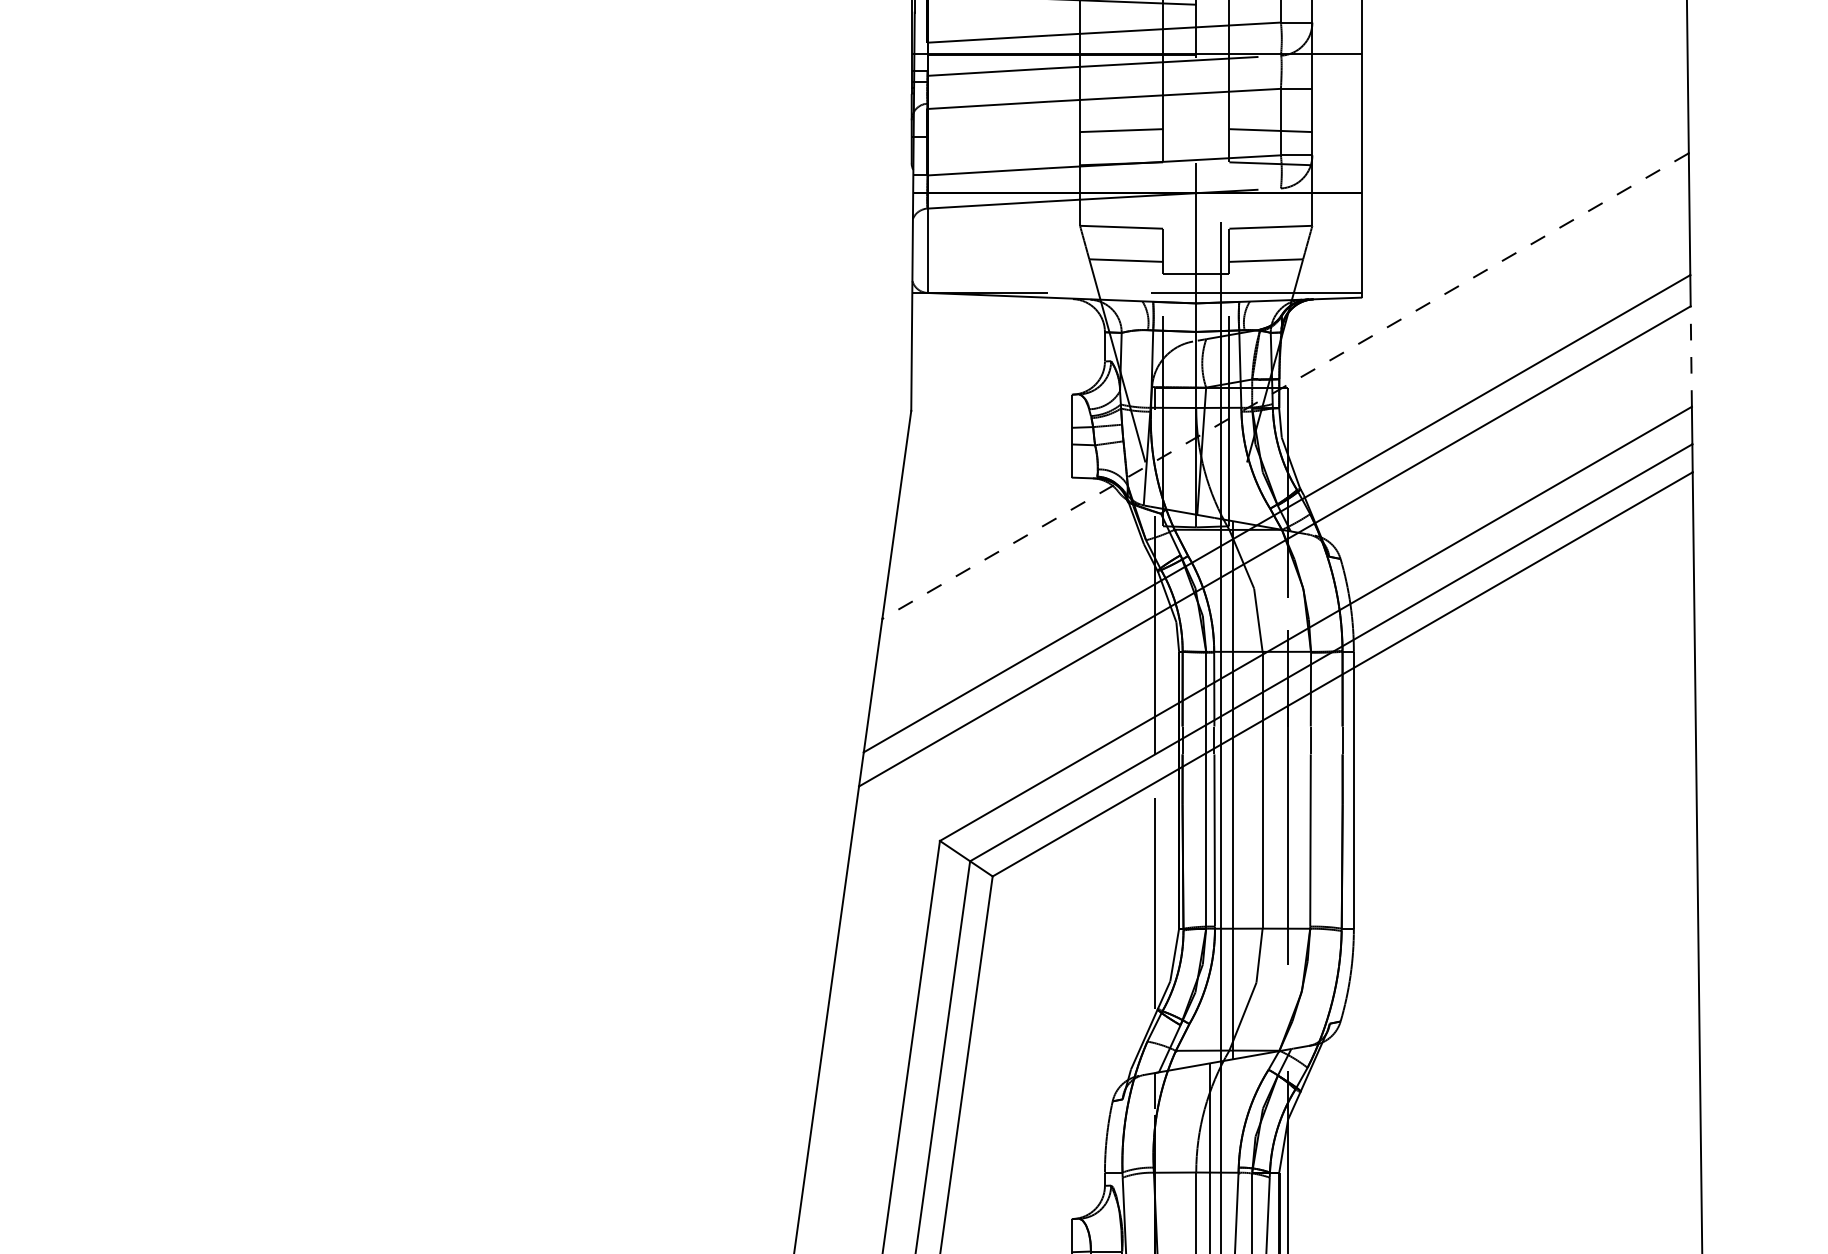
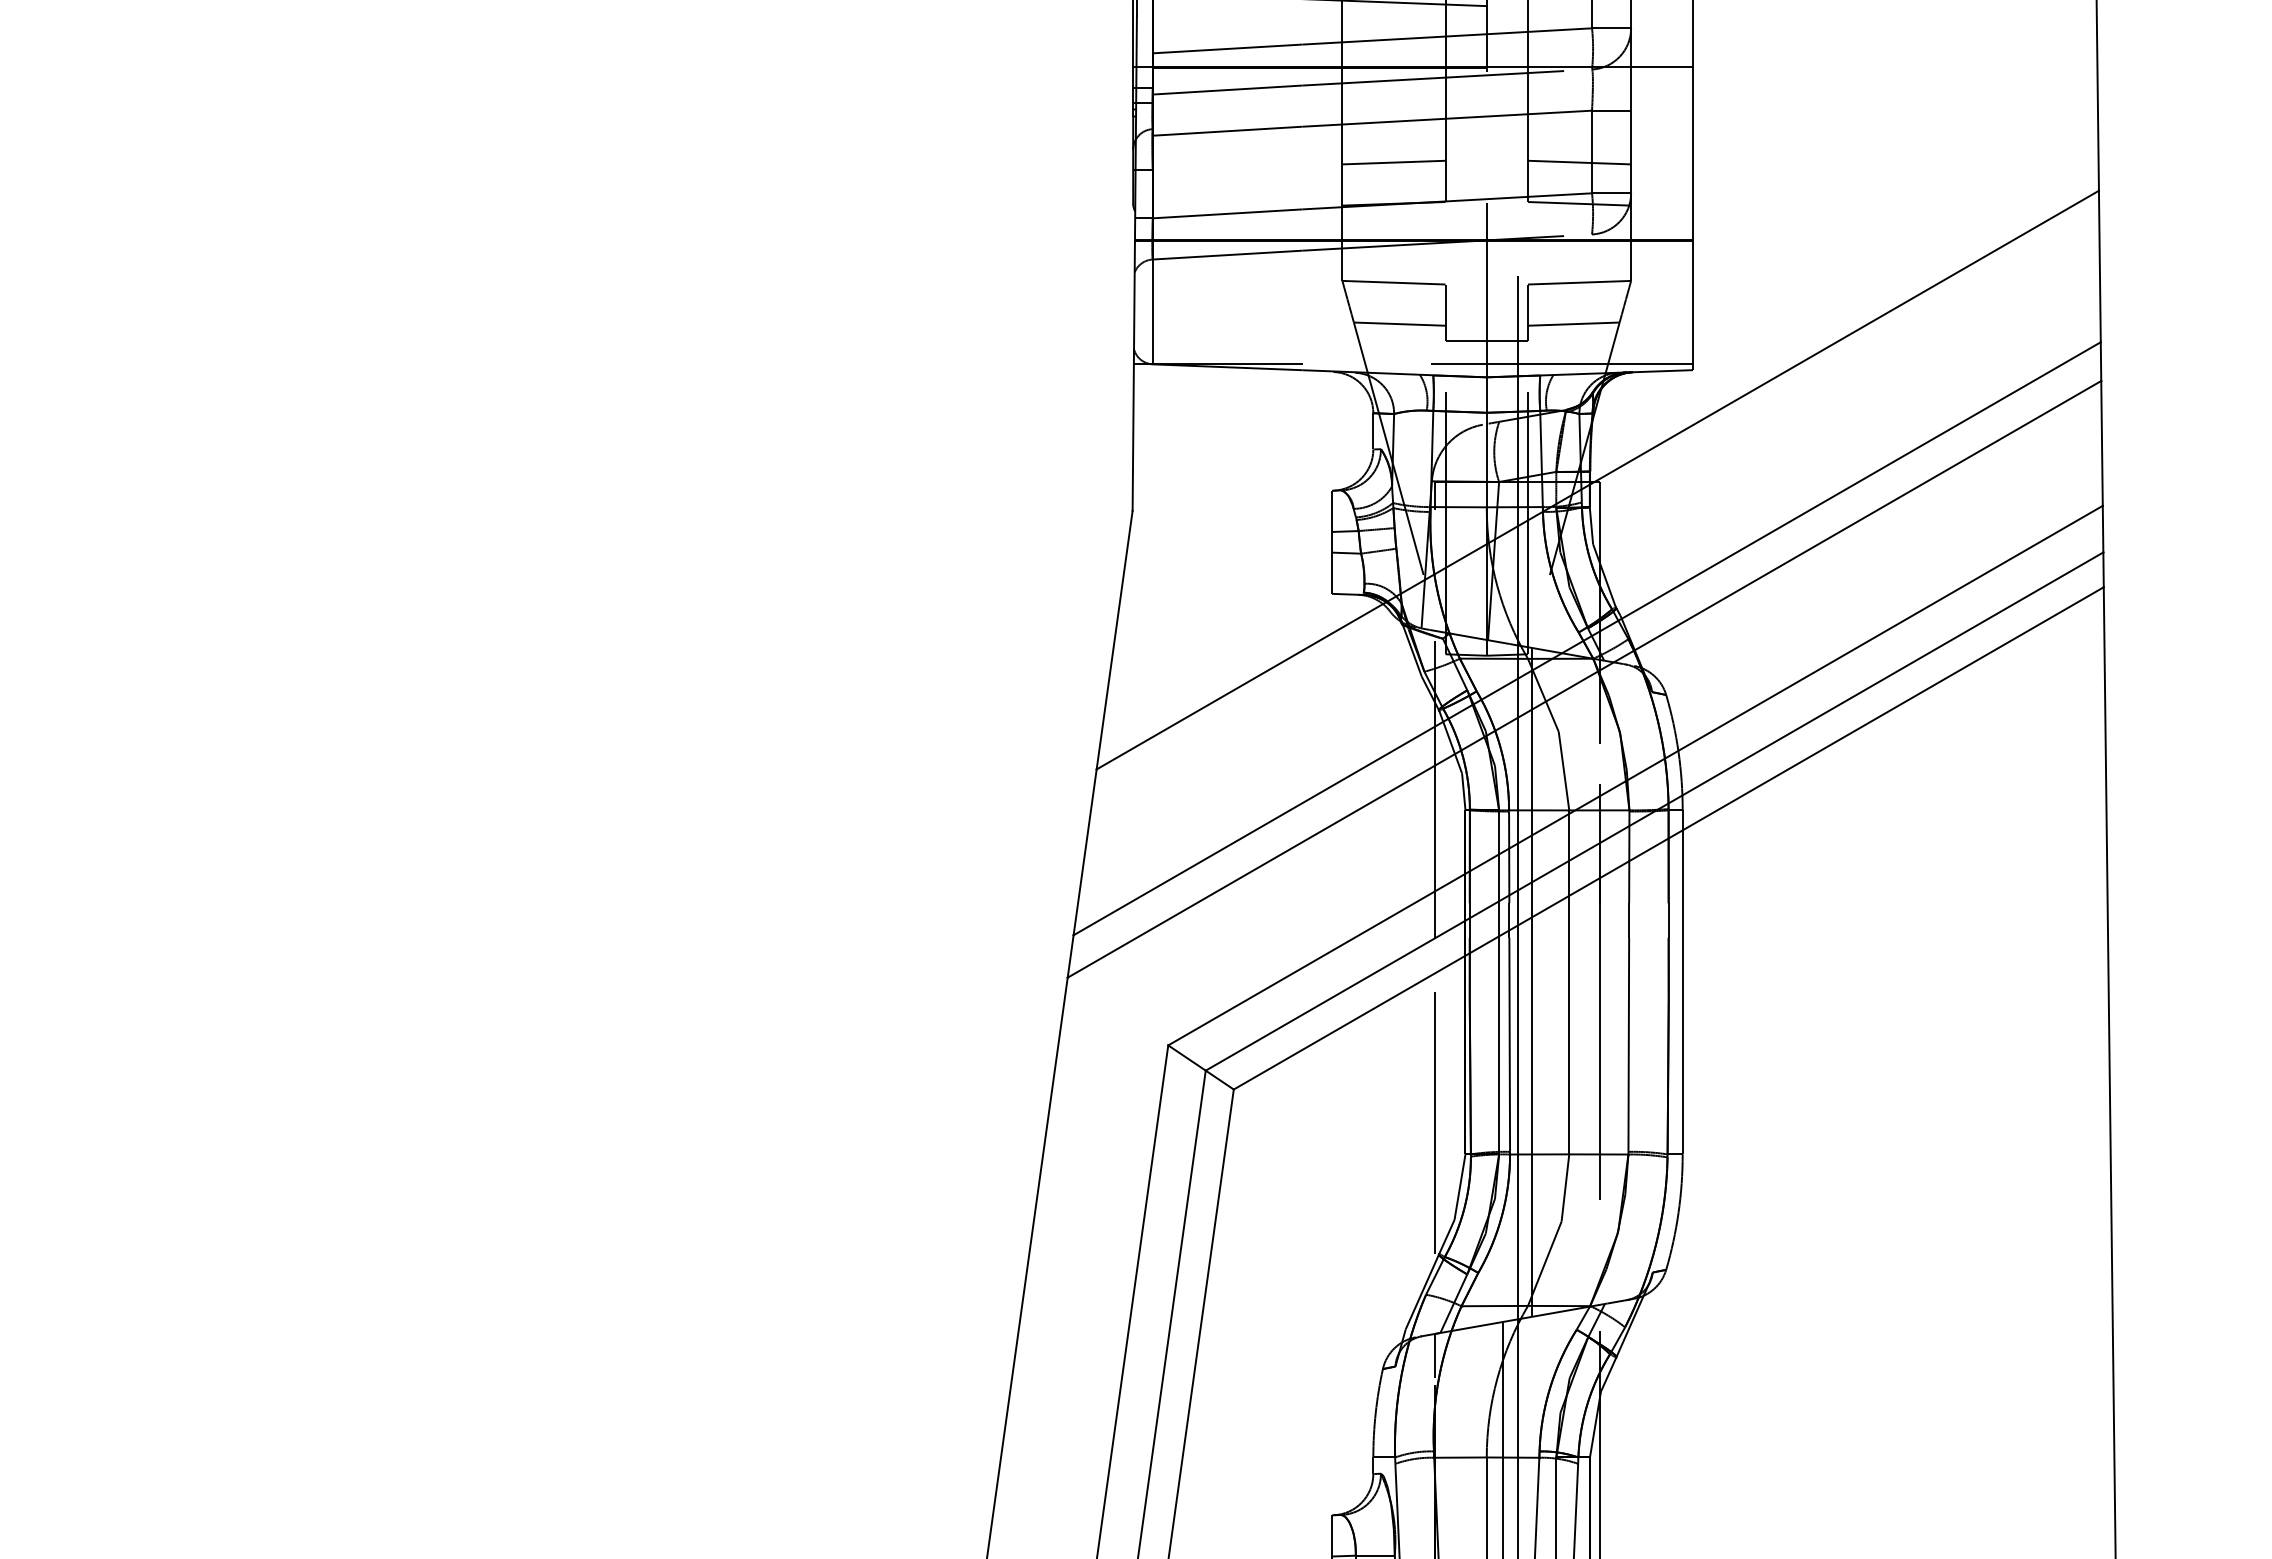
line: (1691, 356) -> (2102, 443), dashed -> solid
line: (1285, 386) -> (1597, 480), dashed -> solid

